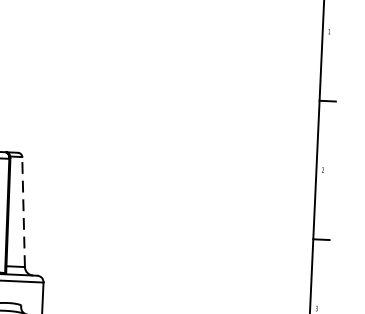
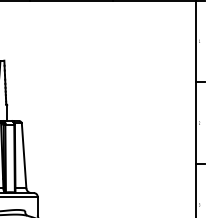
line: (24, 211) -> (24, 155), dashed -> solid

